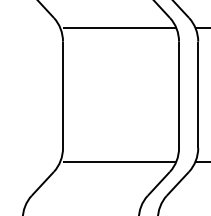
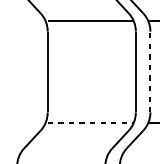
line: (198, 94) -> (150, 71), solid -> dashed
line: (119, 161) -> (90, 122), solid -> dashed

